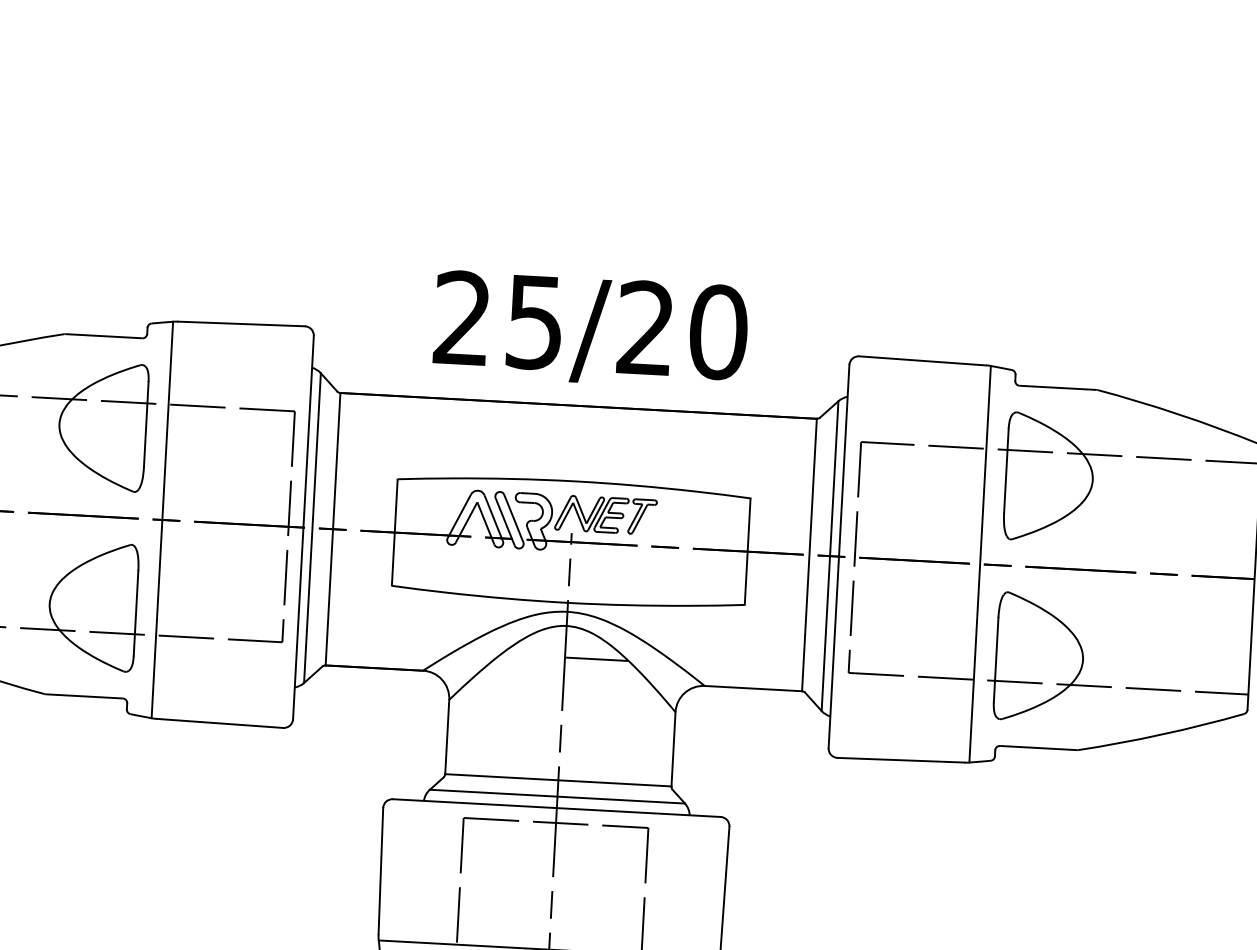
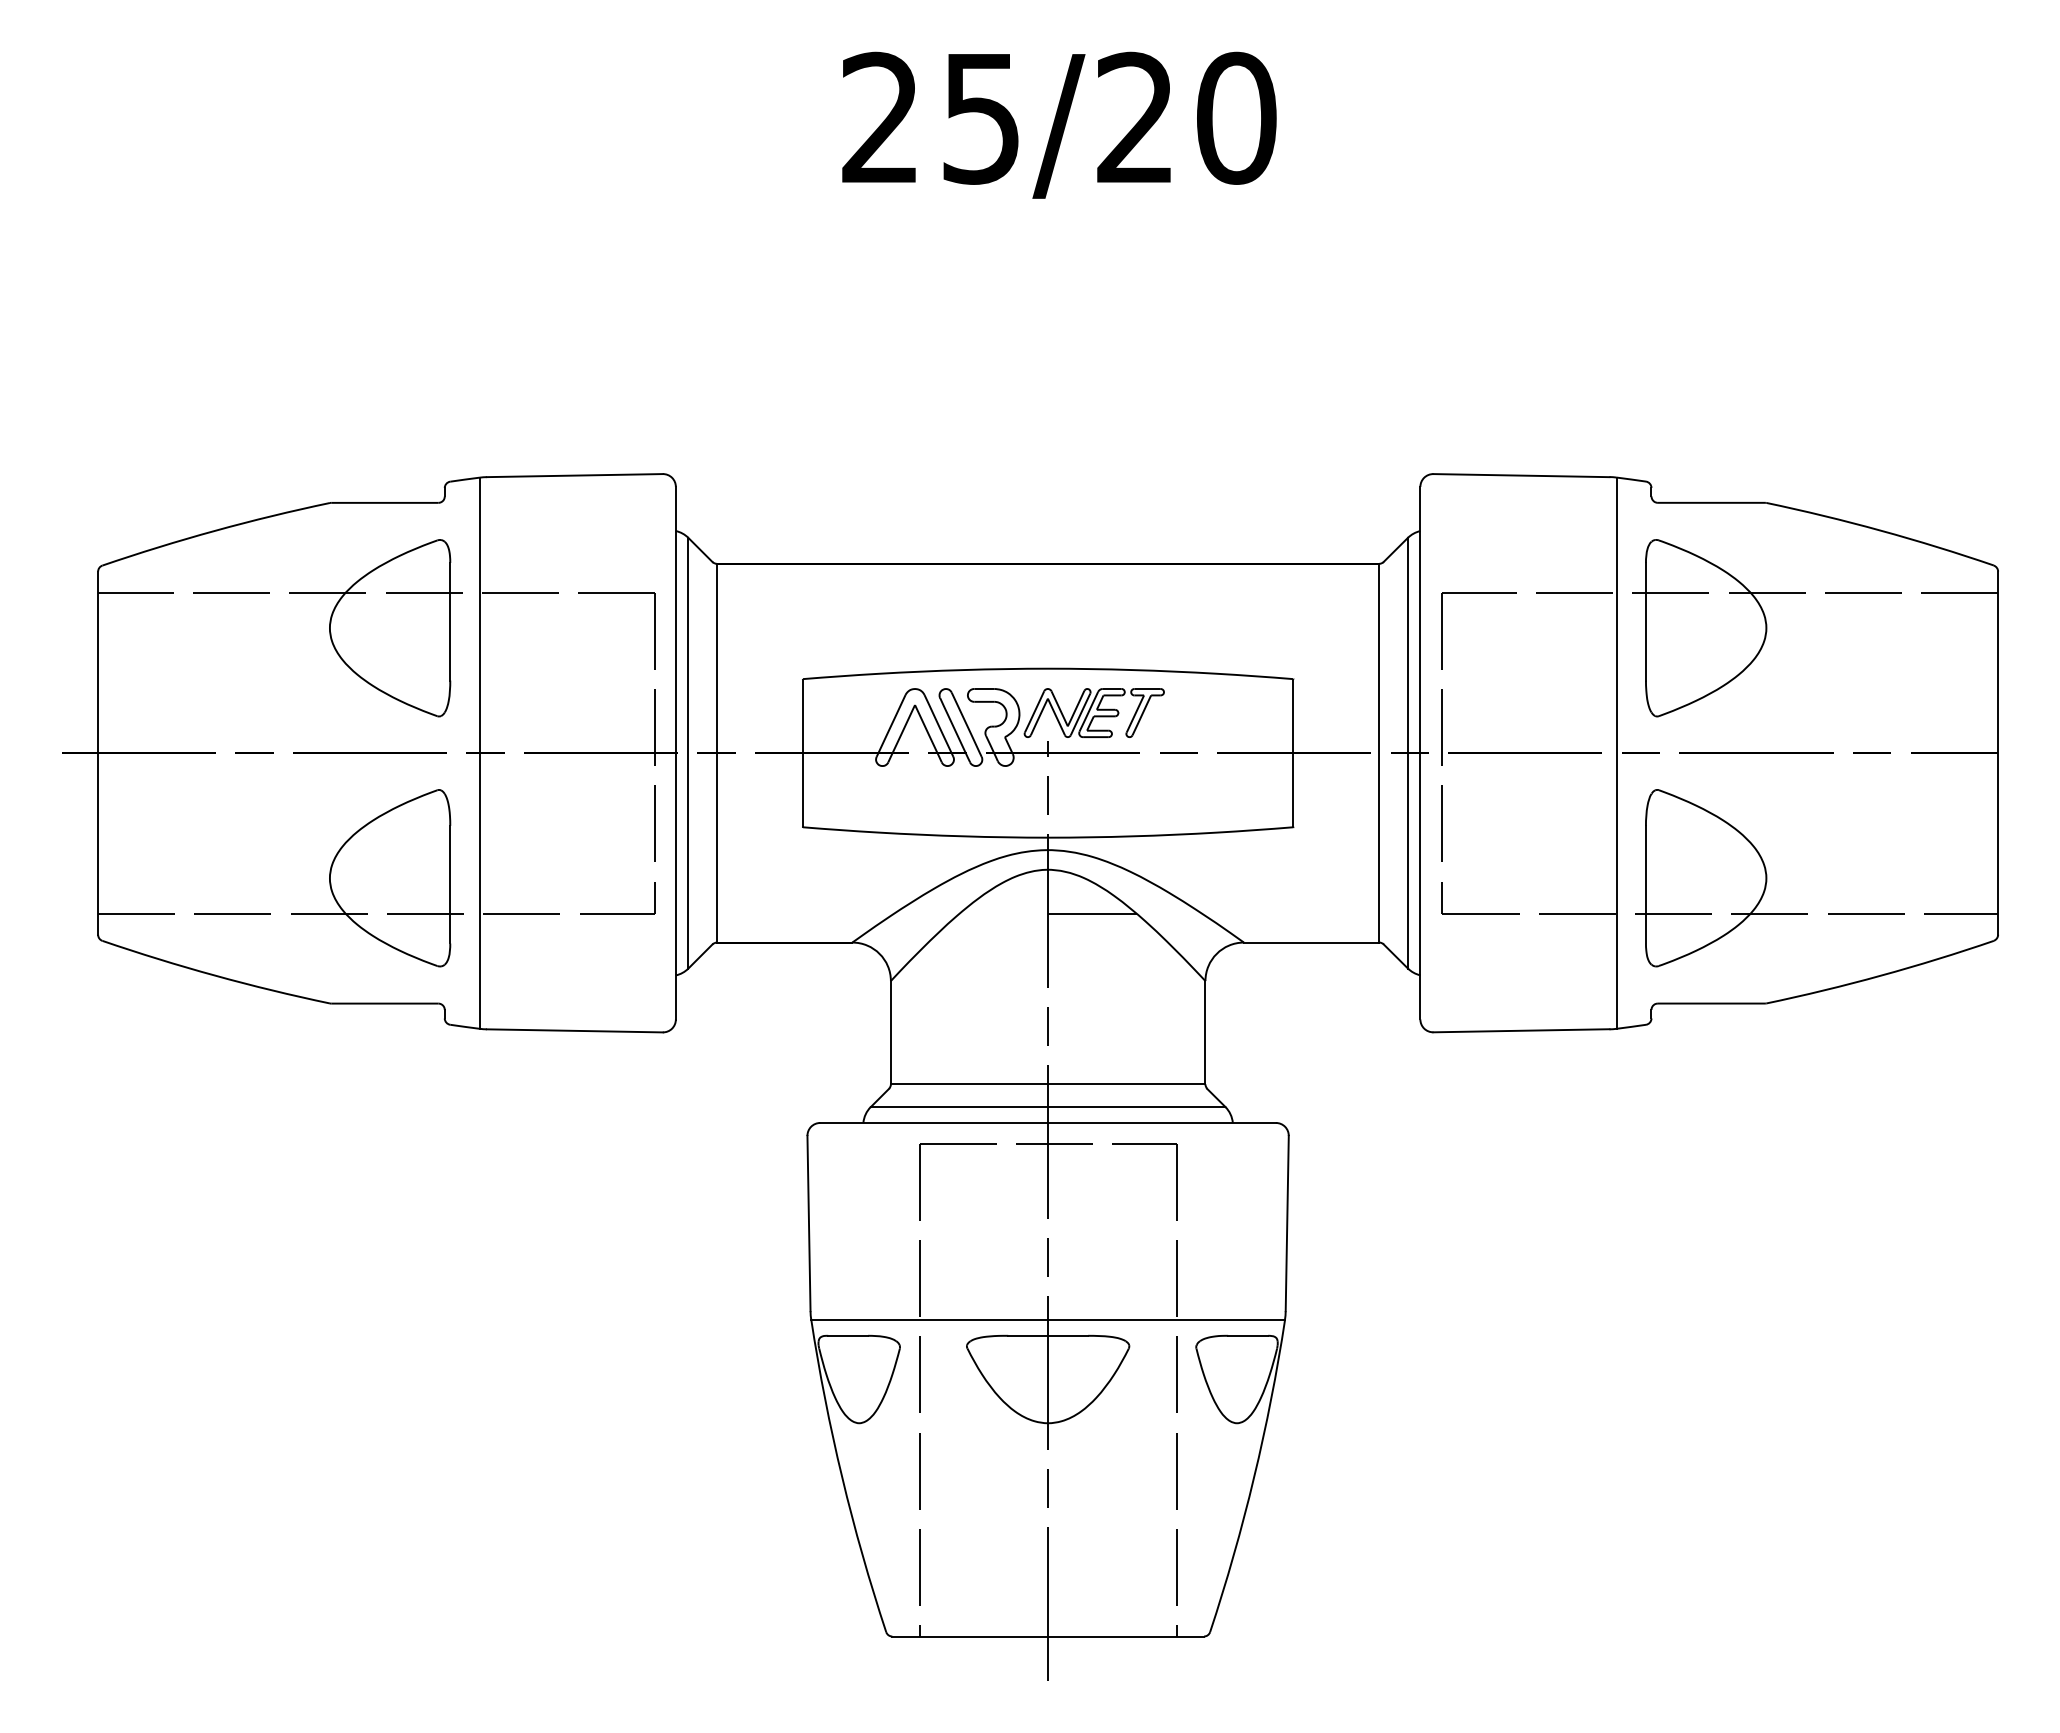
text: (590, 329) -> (1059, 124), moved

